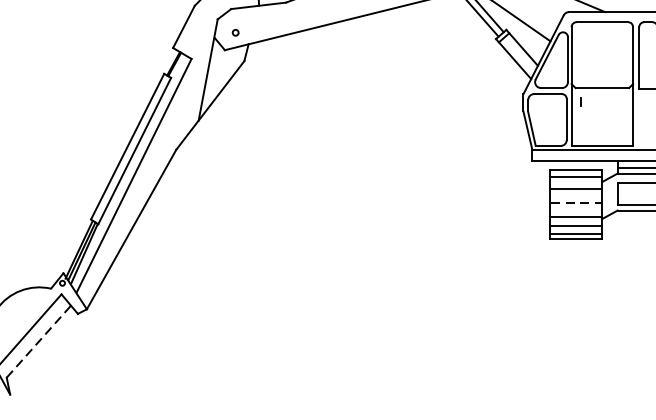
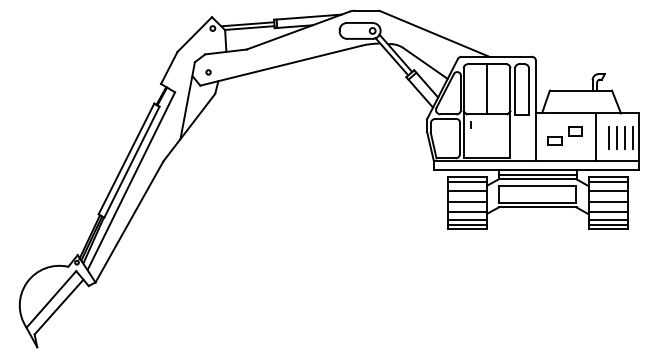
line: (602, 55) -> (487, 89), added
line: (576, 202) -> (467, 201), dashed -> solid
line: (39, 342) -> (59, 307), dashed -> solid

